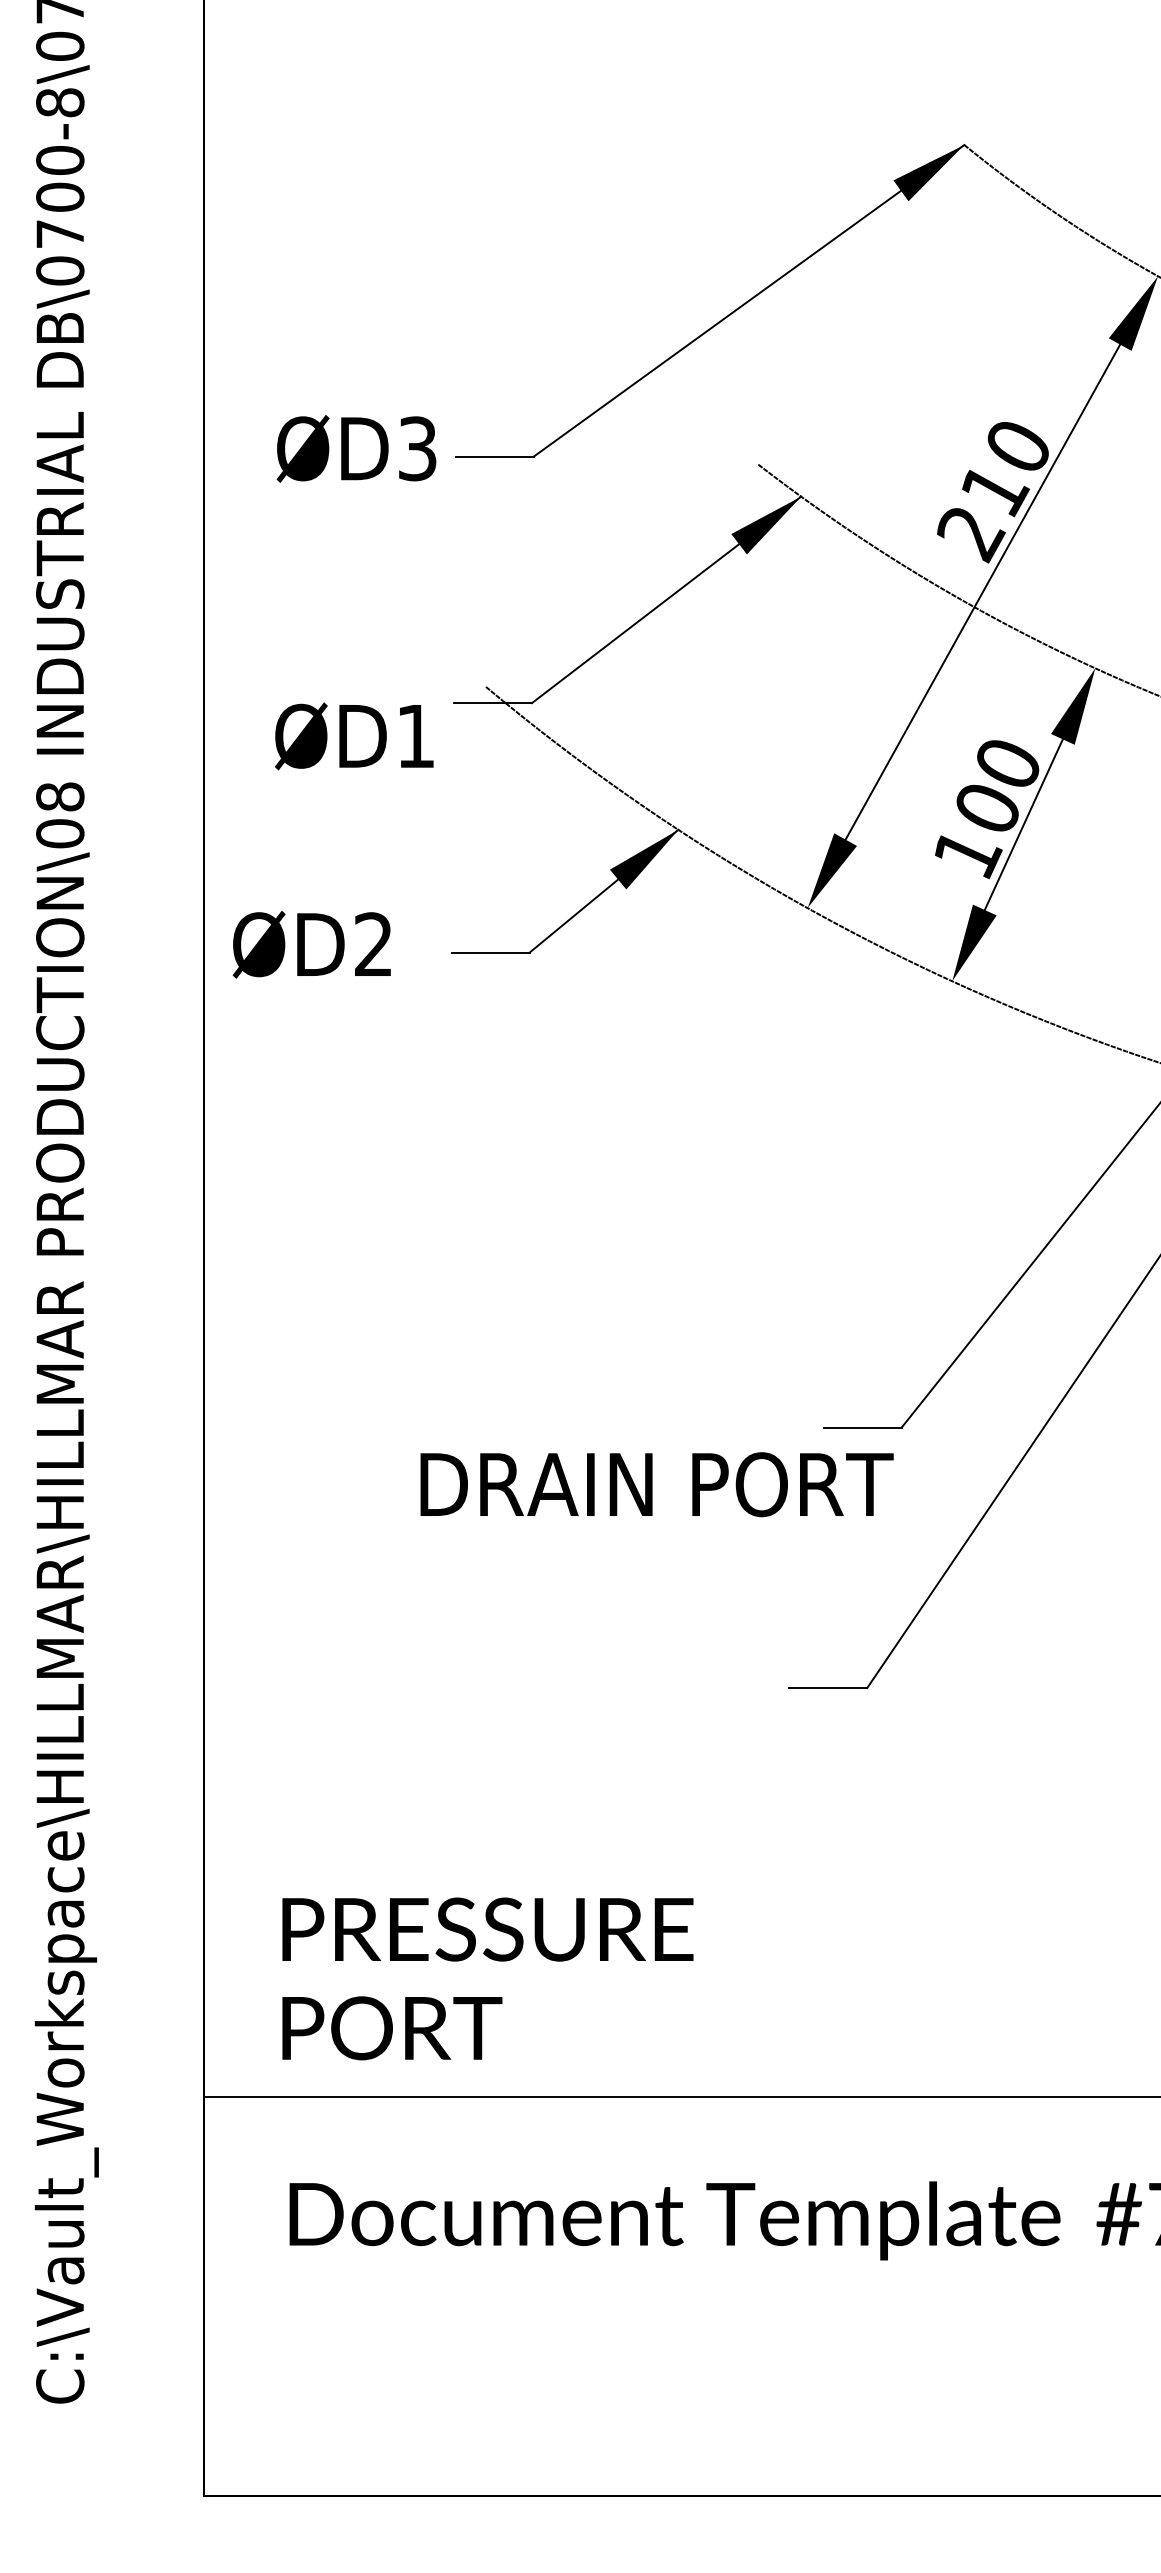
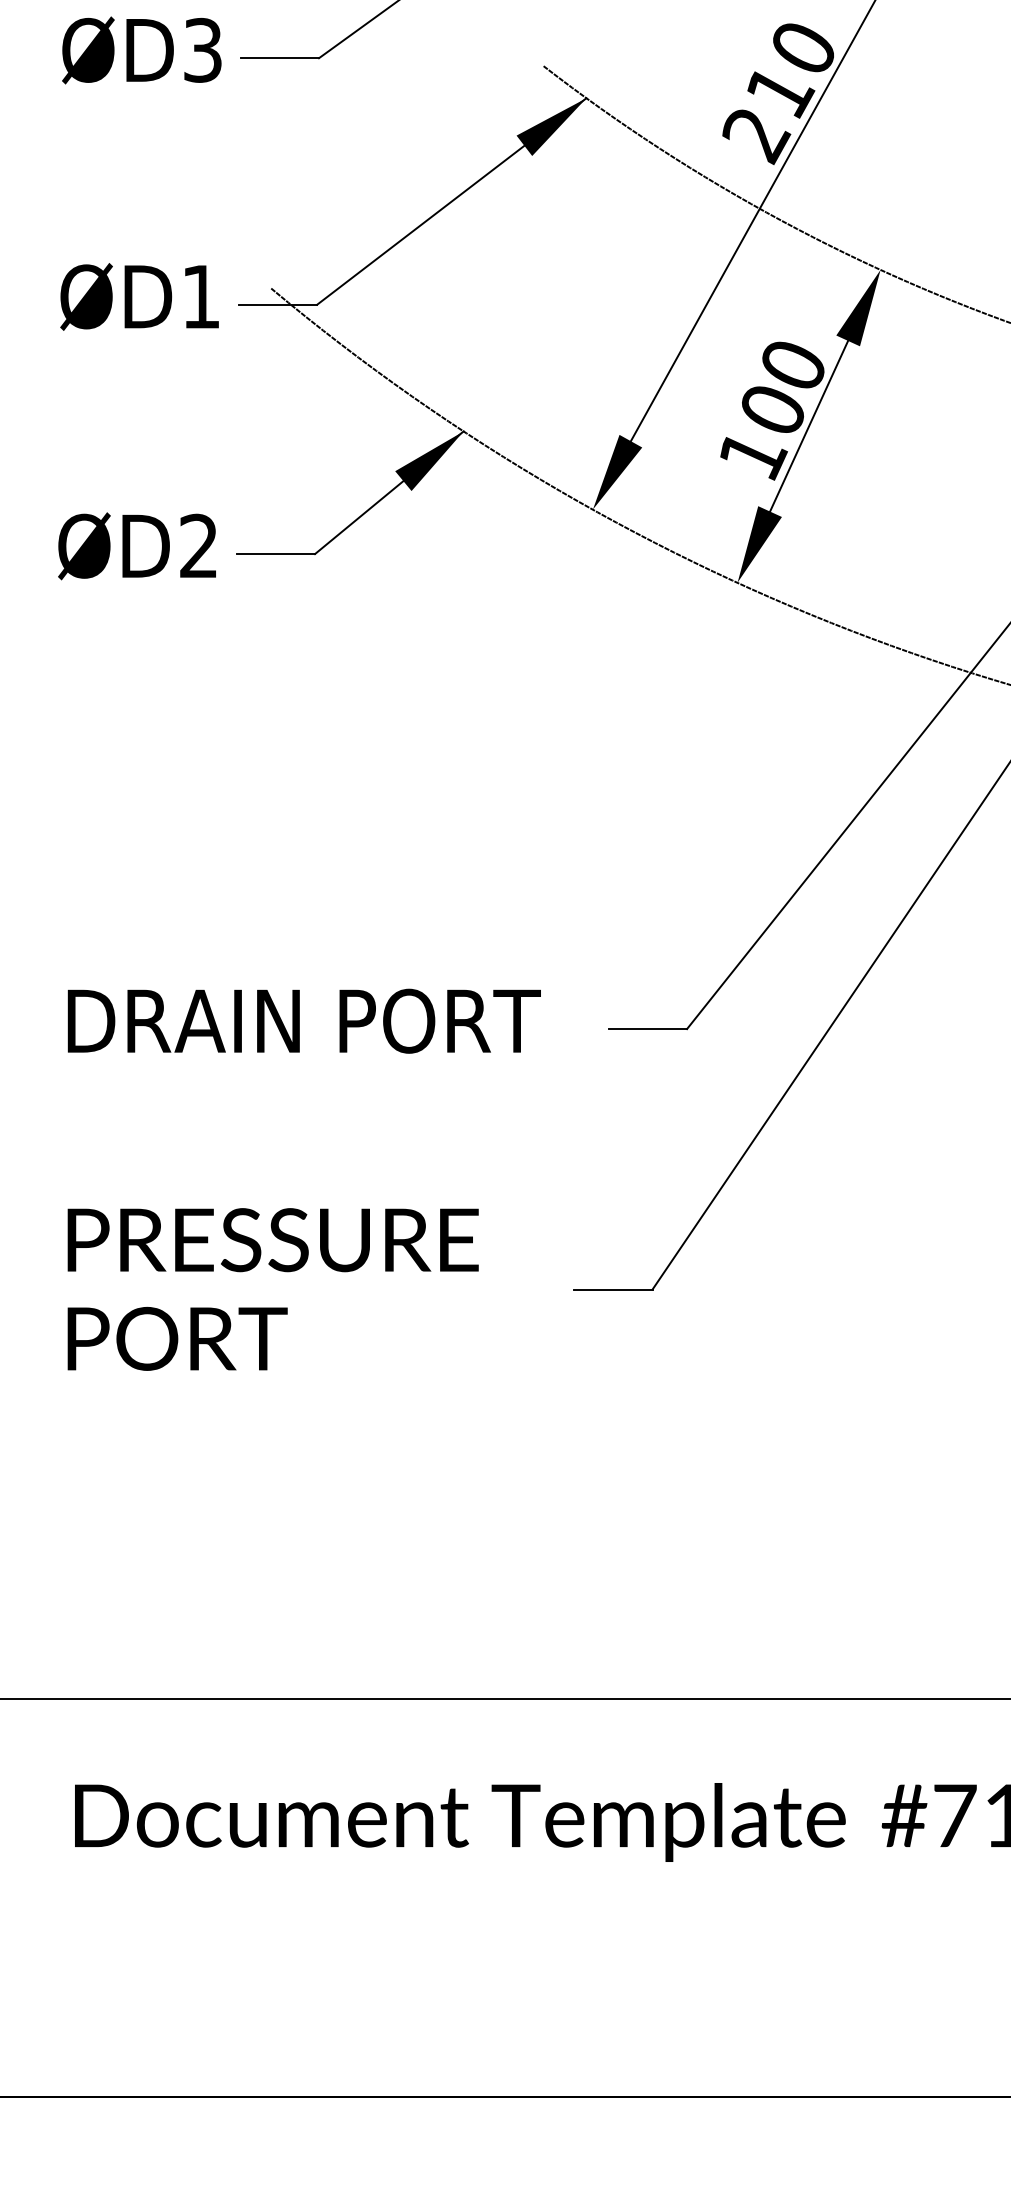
text: (354, 736) -> (139, 297), moved
text: (311, 944) -> (136, 546), moved
text: (656, 1484) -> (303, 1021), moved
text: (487, 1978) -> (272, 1289), moved

